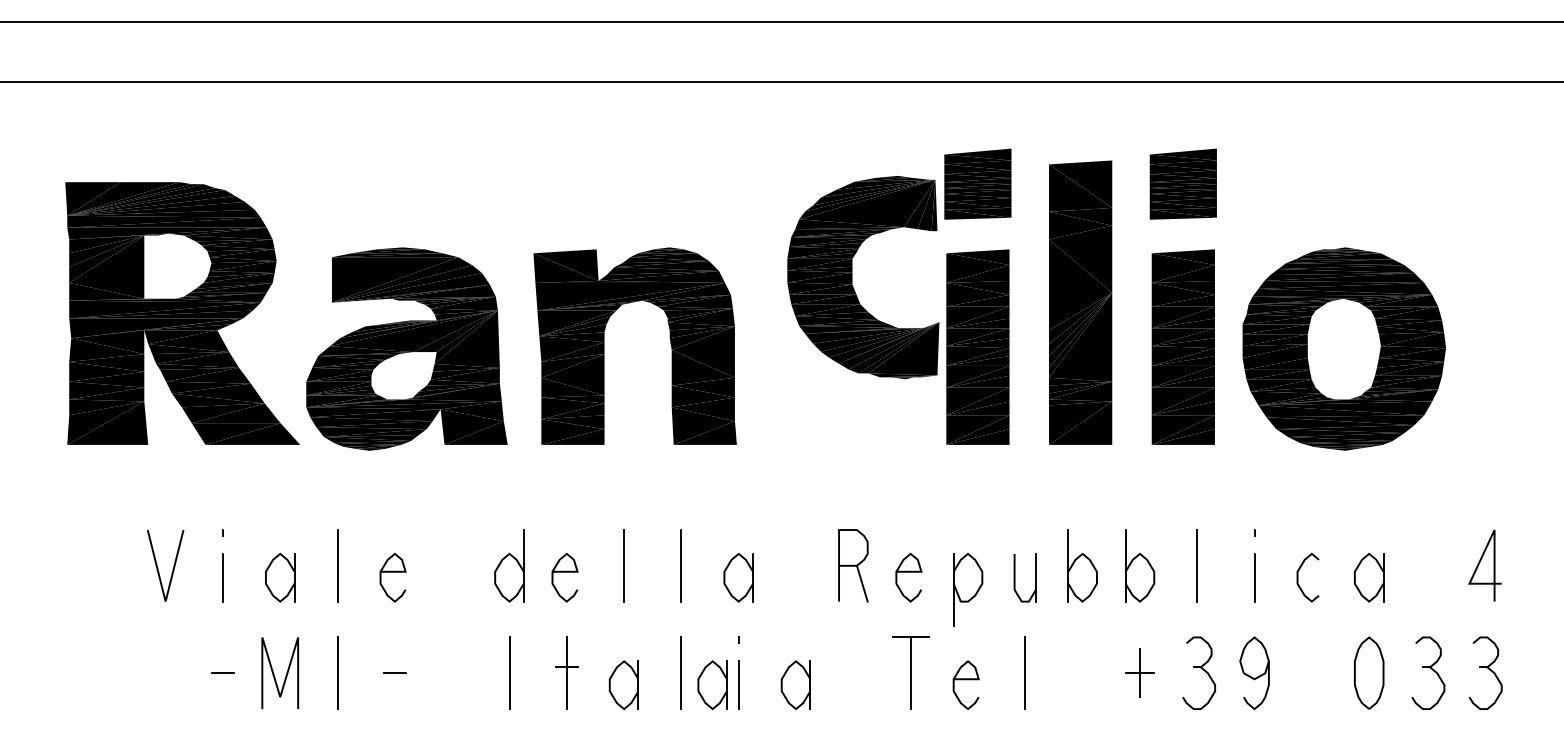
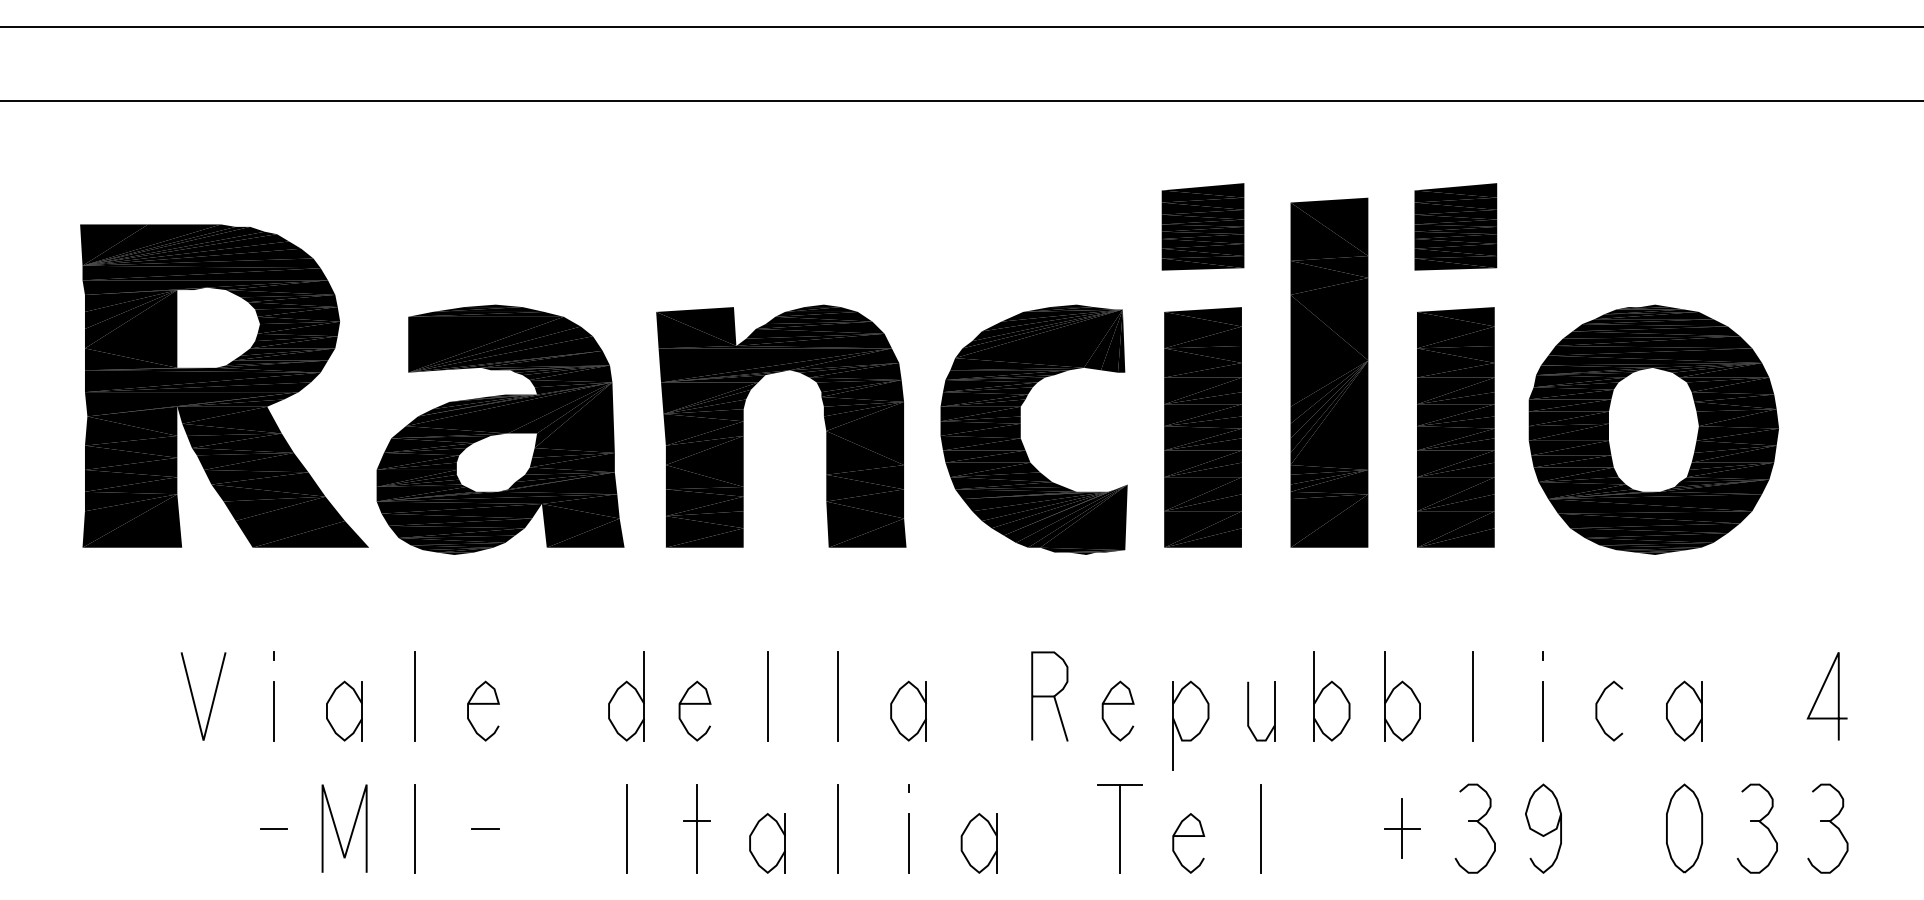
part: (852, 277) -> (1020, 429), moved
part: (712, 685) -> (876, 843), removed

